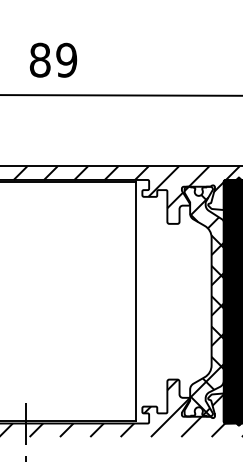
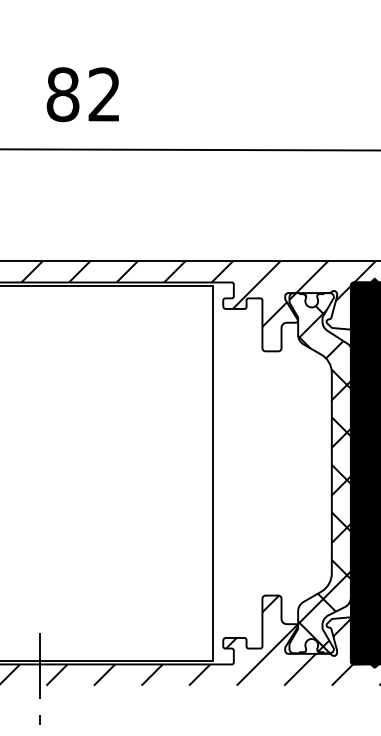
text: (66, 59) -> (104, 93), 89 -> 82

